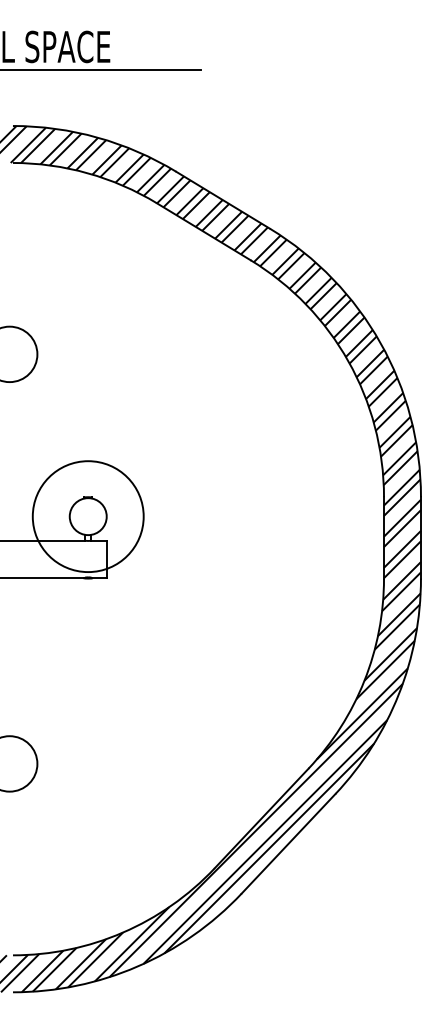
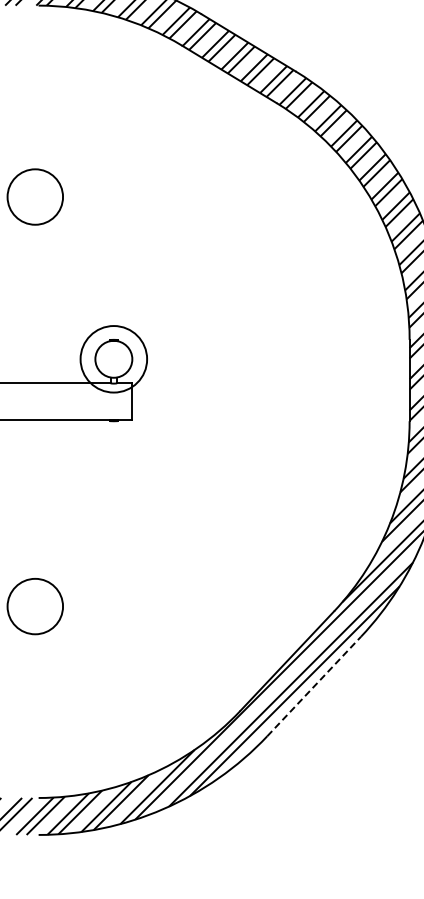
circle: (87, 516) -> (113, 359), size x0.6
line: (288, 843) -> (314, 686), solid -> dashed

